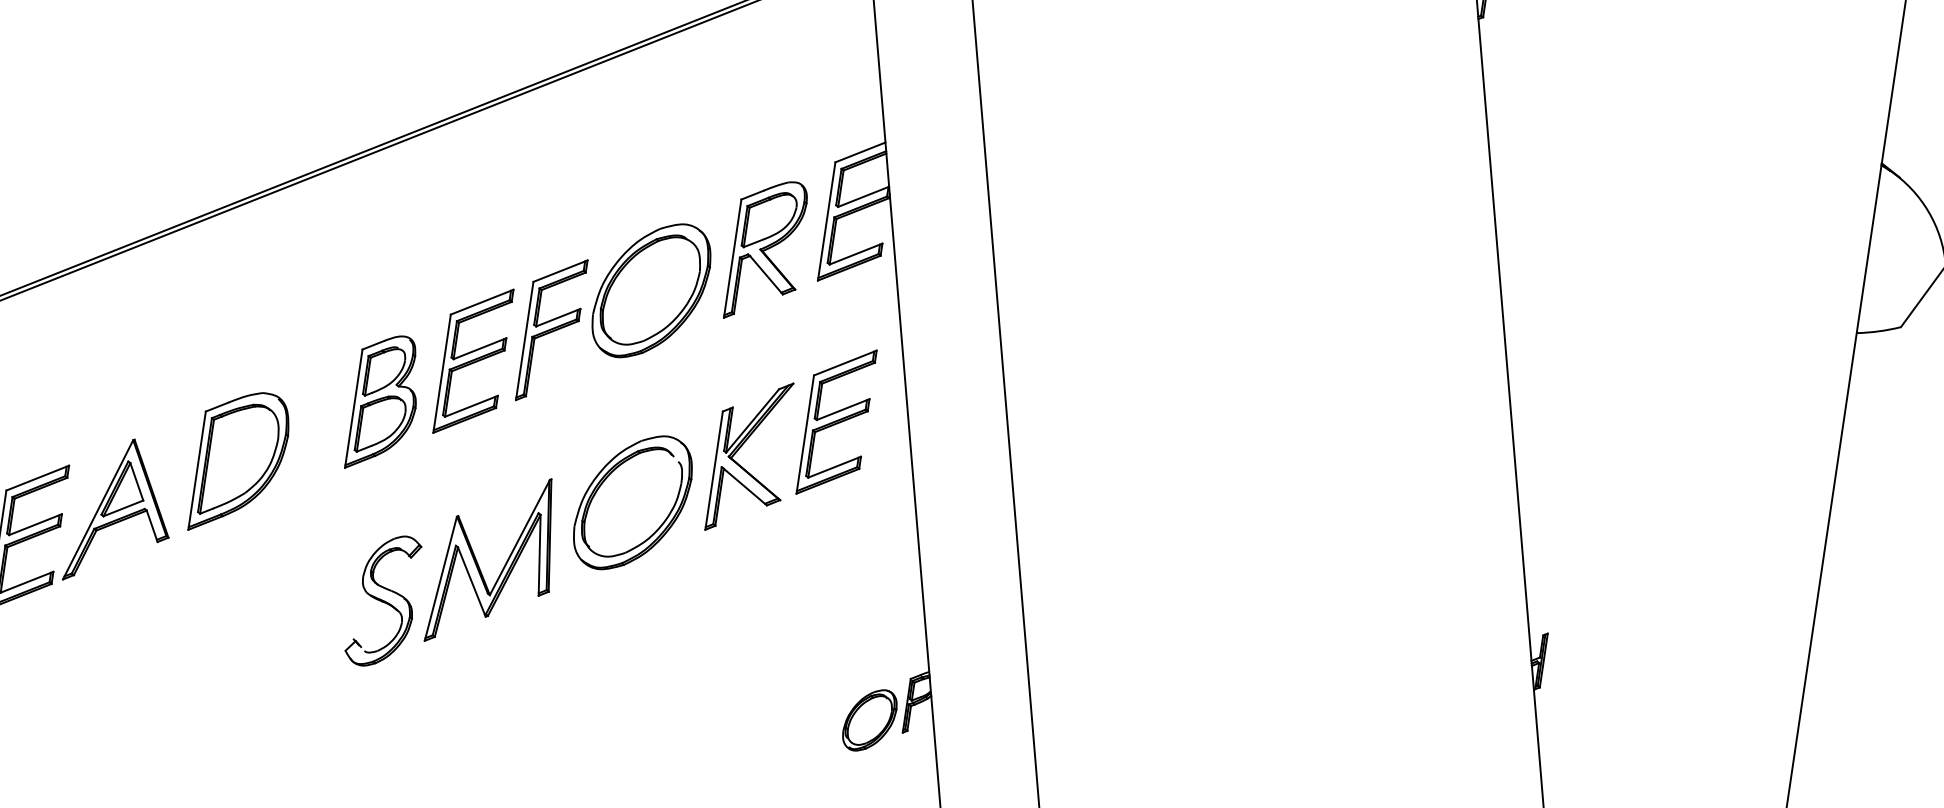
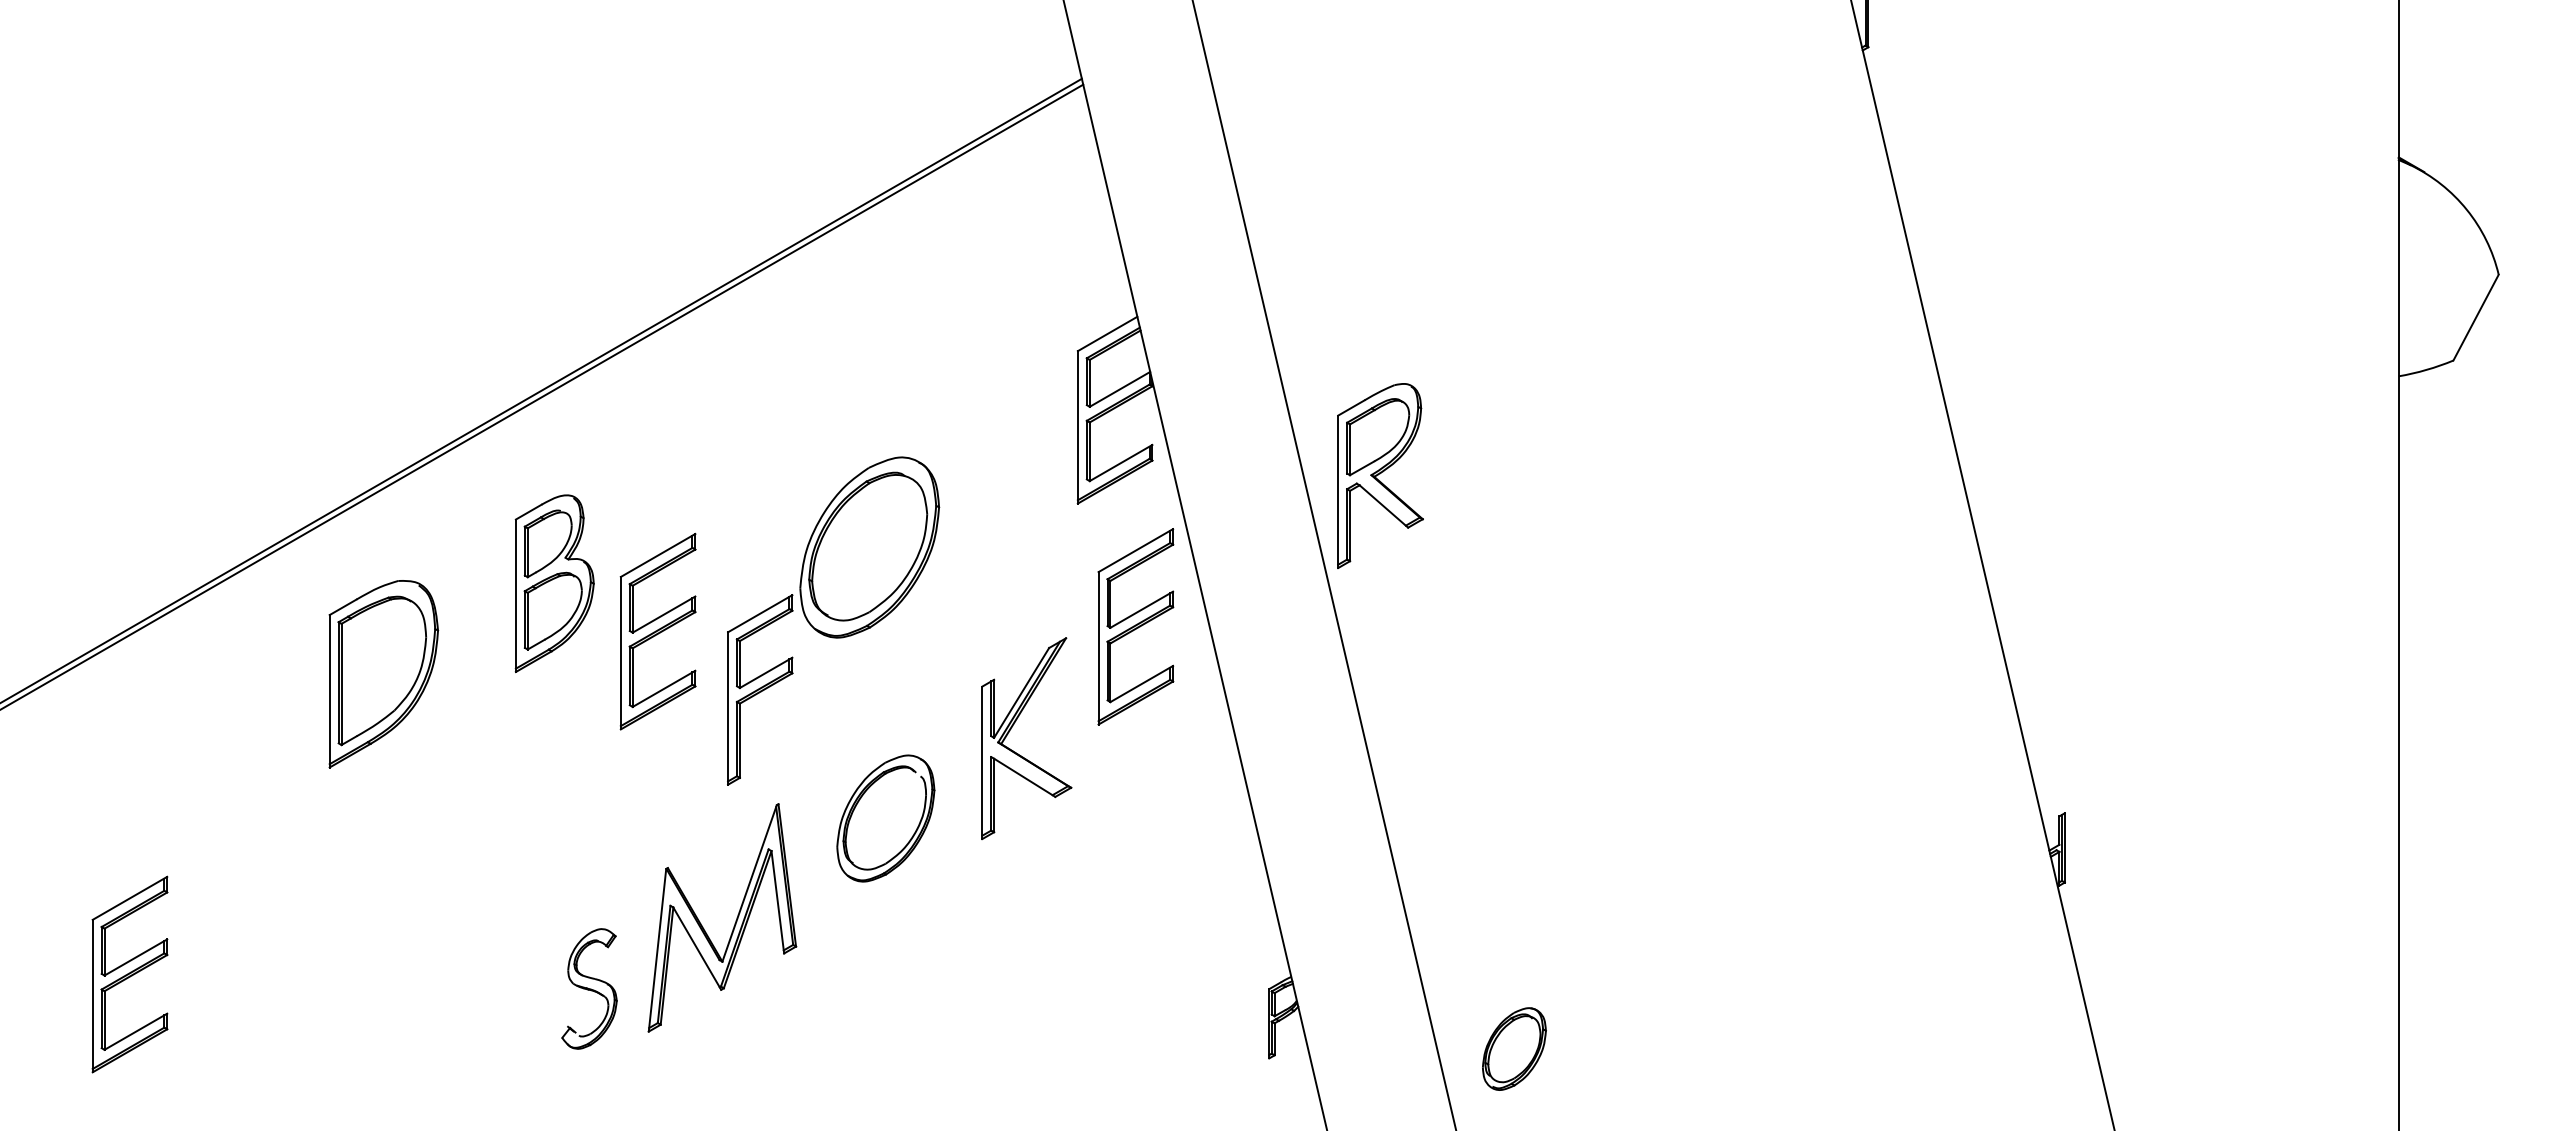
part: (767, 250) -> (1380, 475), moved
part: (552, 329) -> (760, 689), moved
part: (473, 361) -> (657, 631), moved
part: (385, 403) -> (554, 583), moved
part: (836, 421) -> (1135, 626), moved
part: (240, 463) -> (383, 674), moved
part: (632, 502) -> (885, 818), size x0.7
part: (122, 512) -> (243, 926), removed
part: (383, 600) -> (589, 988), size x0.7
part: (870, 719) -> (1514, 1048), moved

